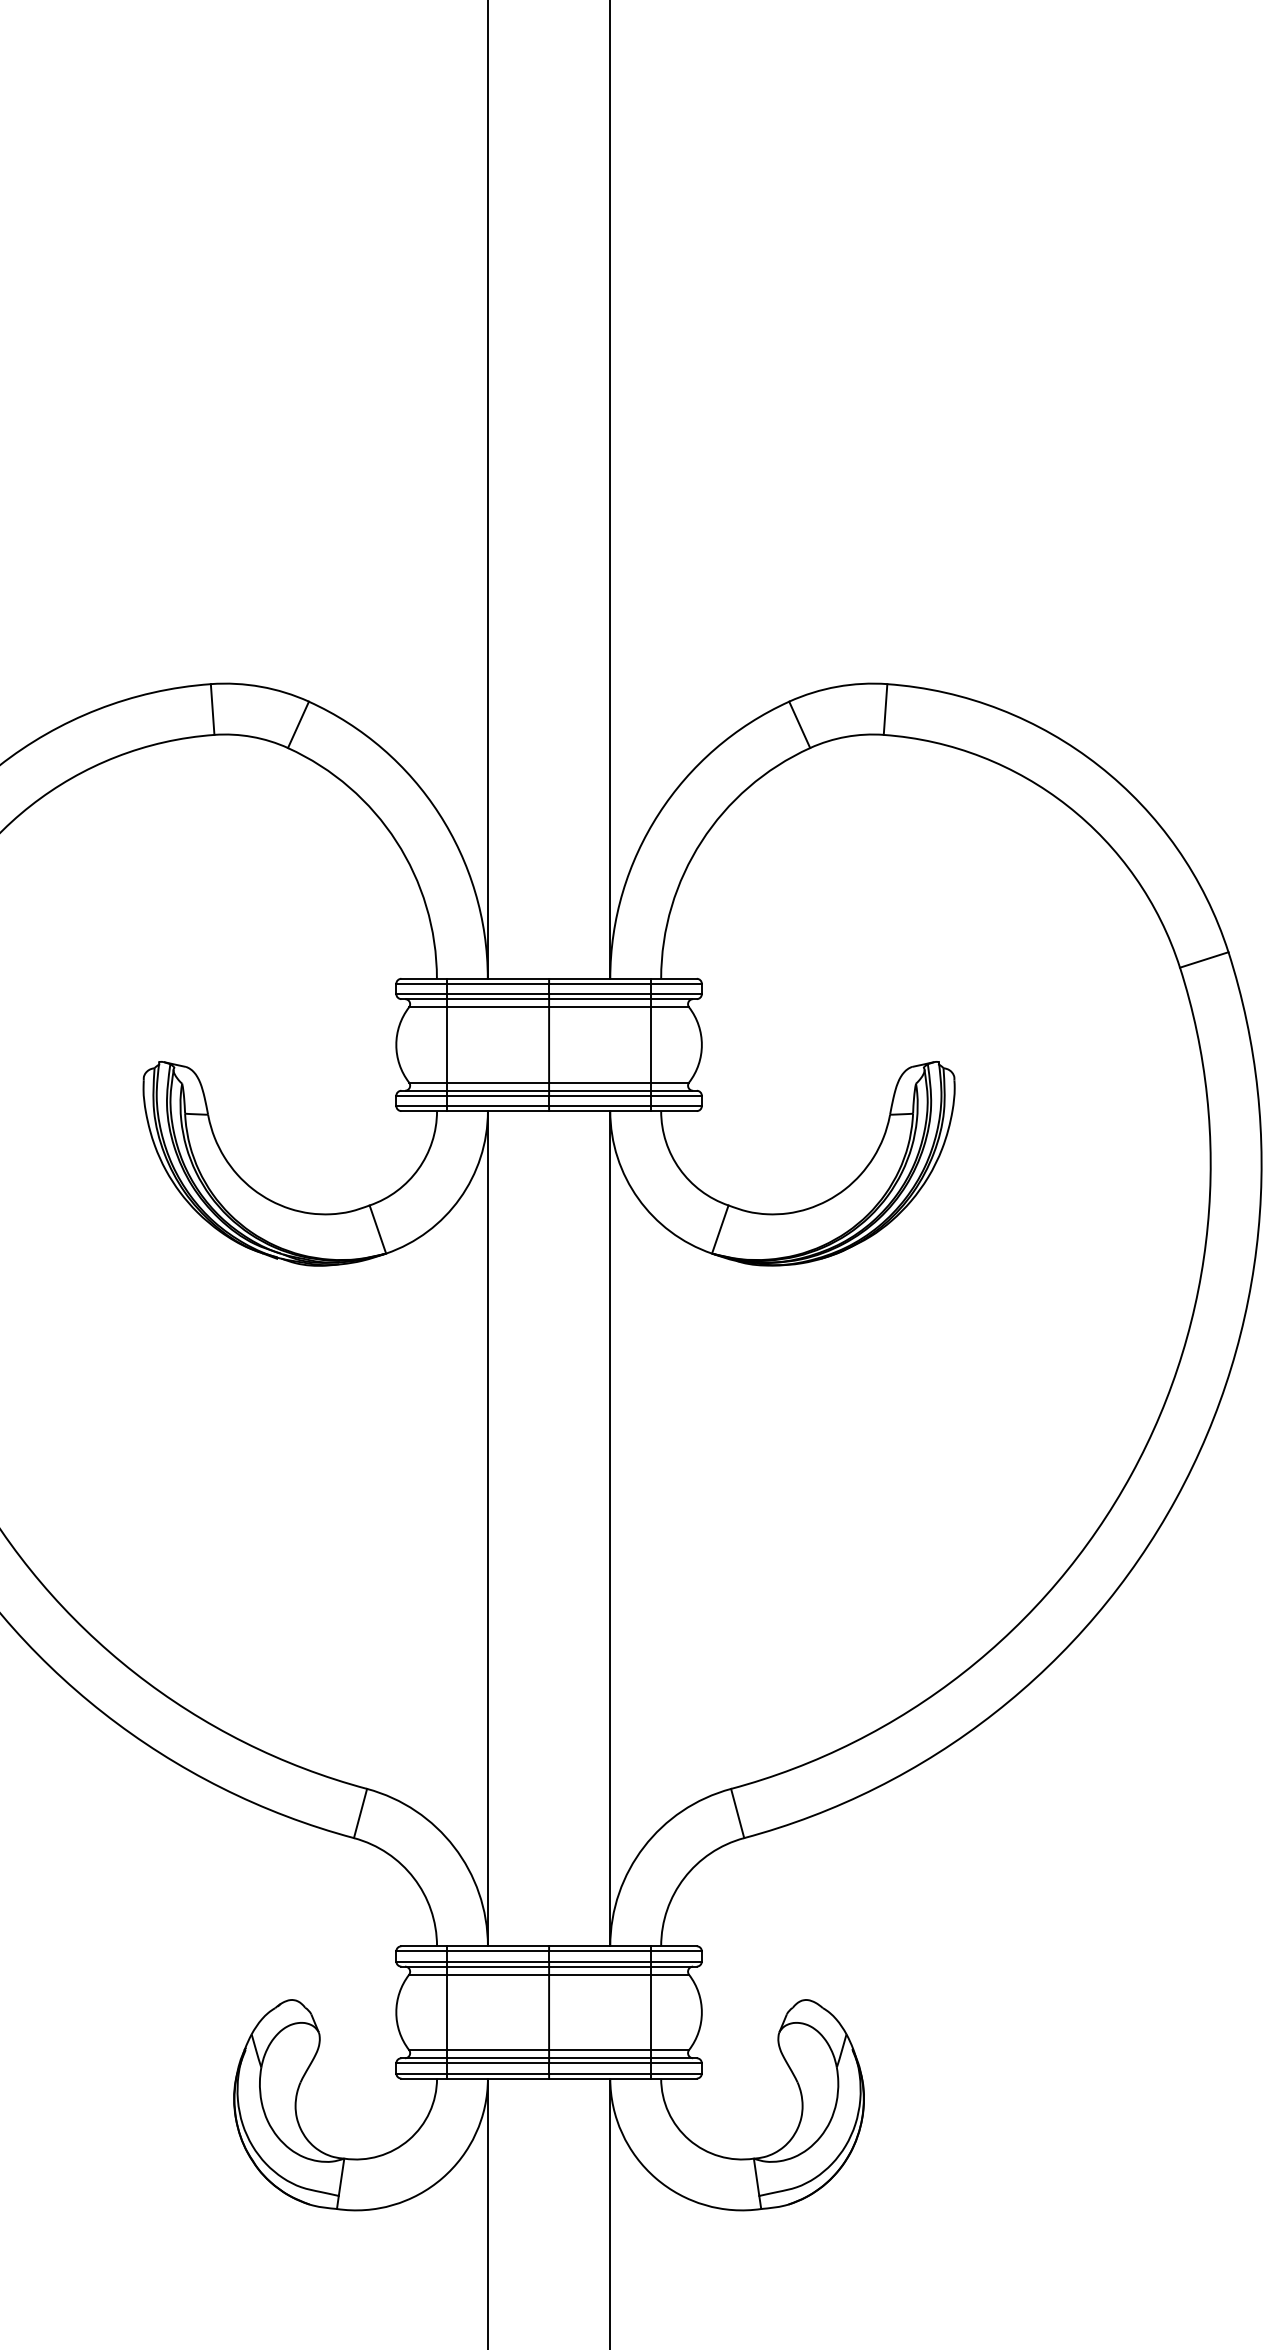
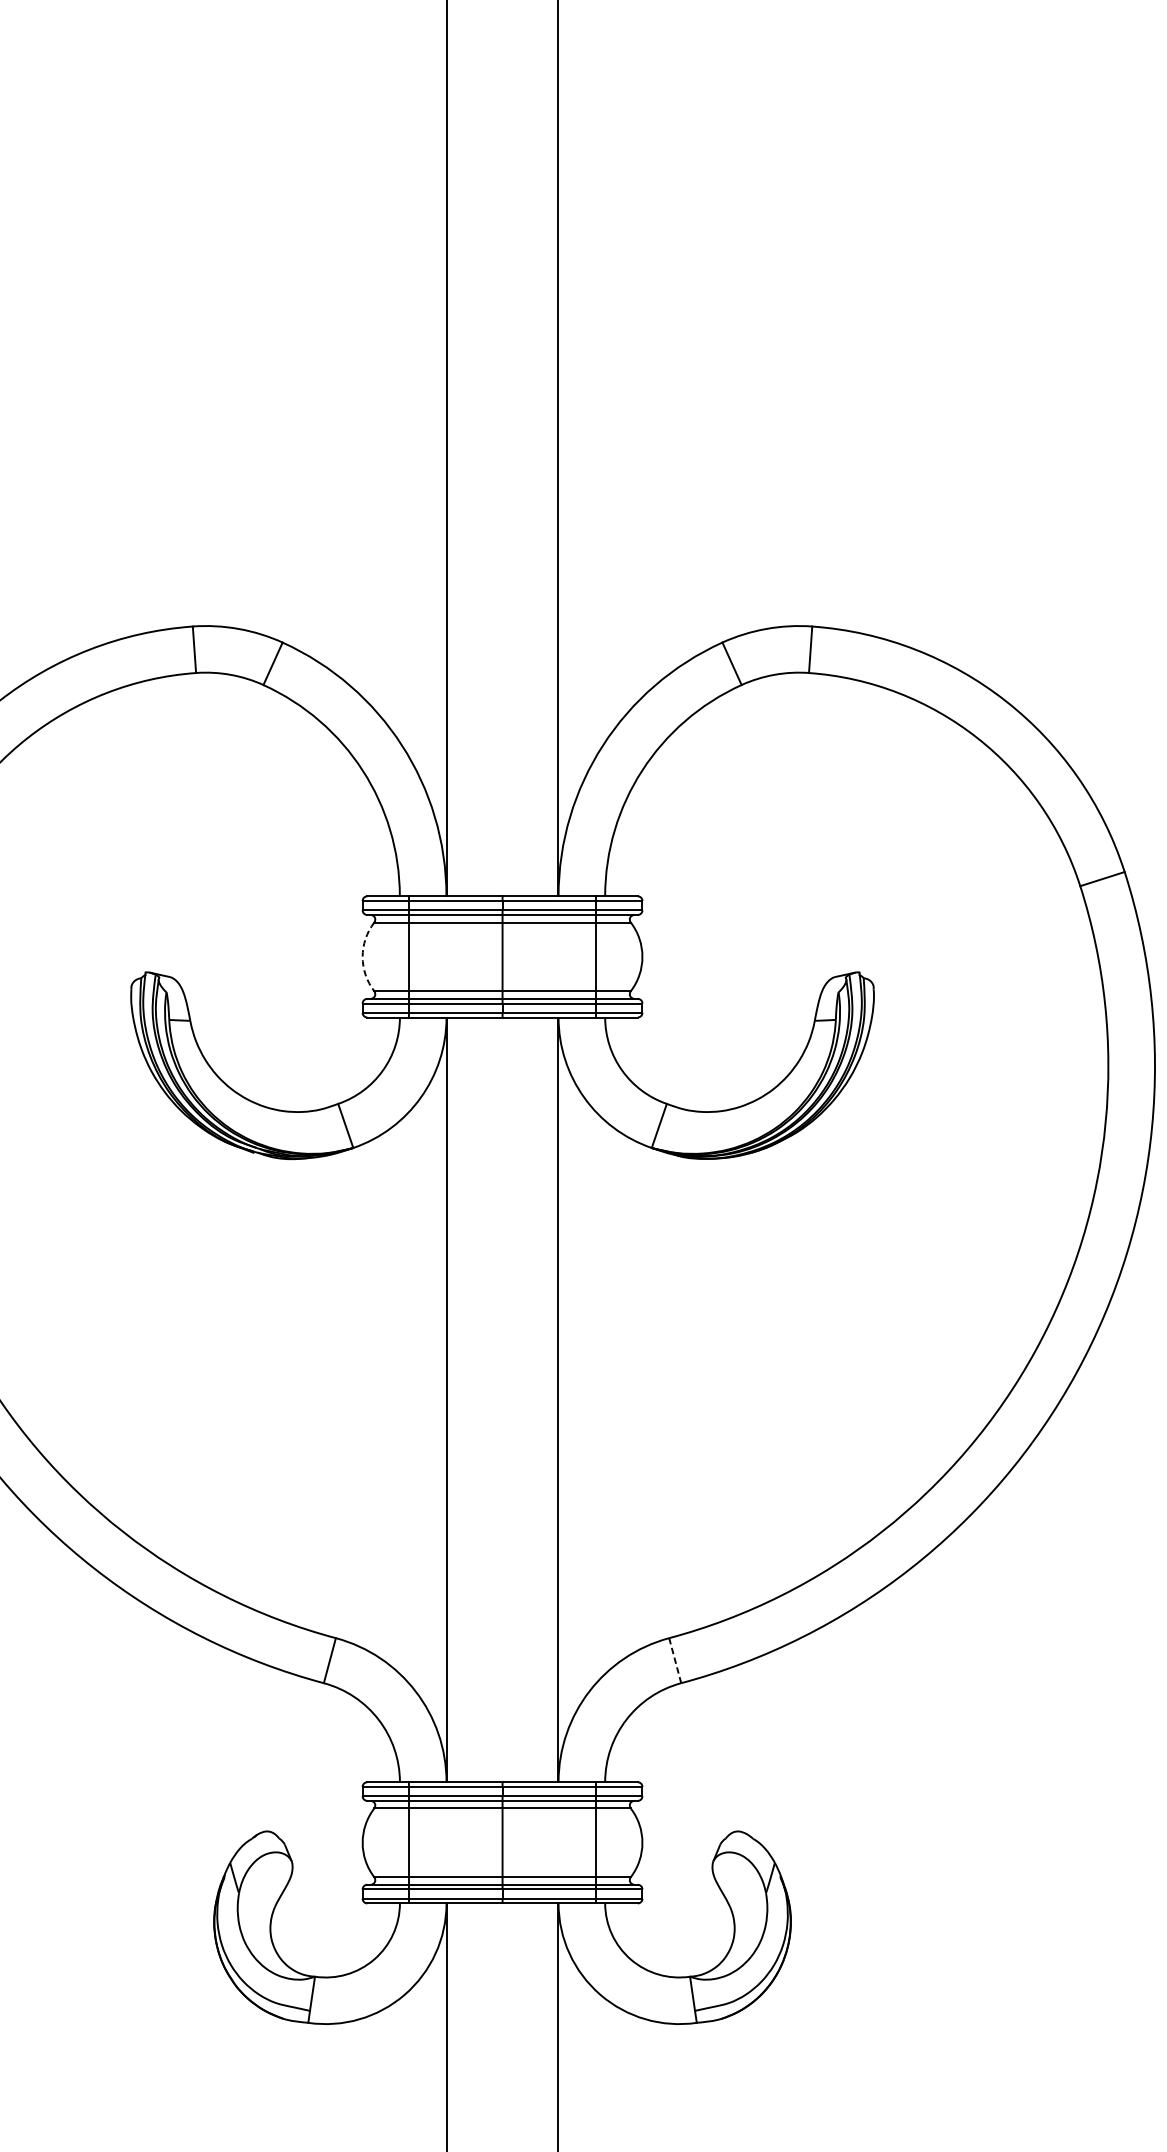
arc: (396, 1044) -> (362, 956), solid -> dashed
line: (737, 1813) -> (675, 1660), solid -> dashed

